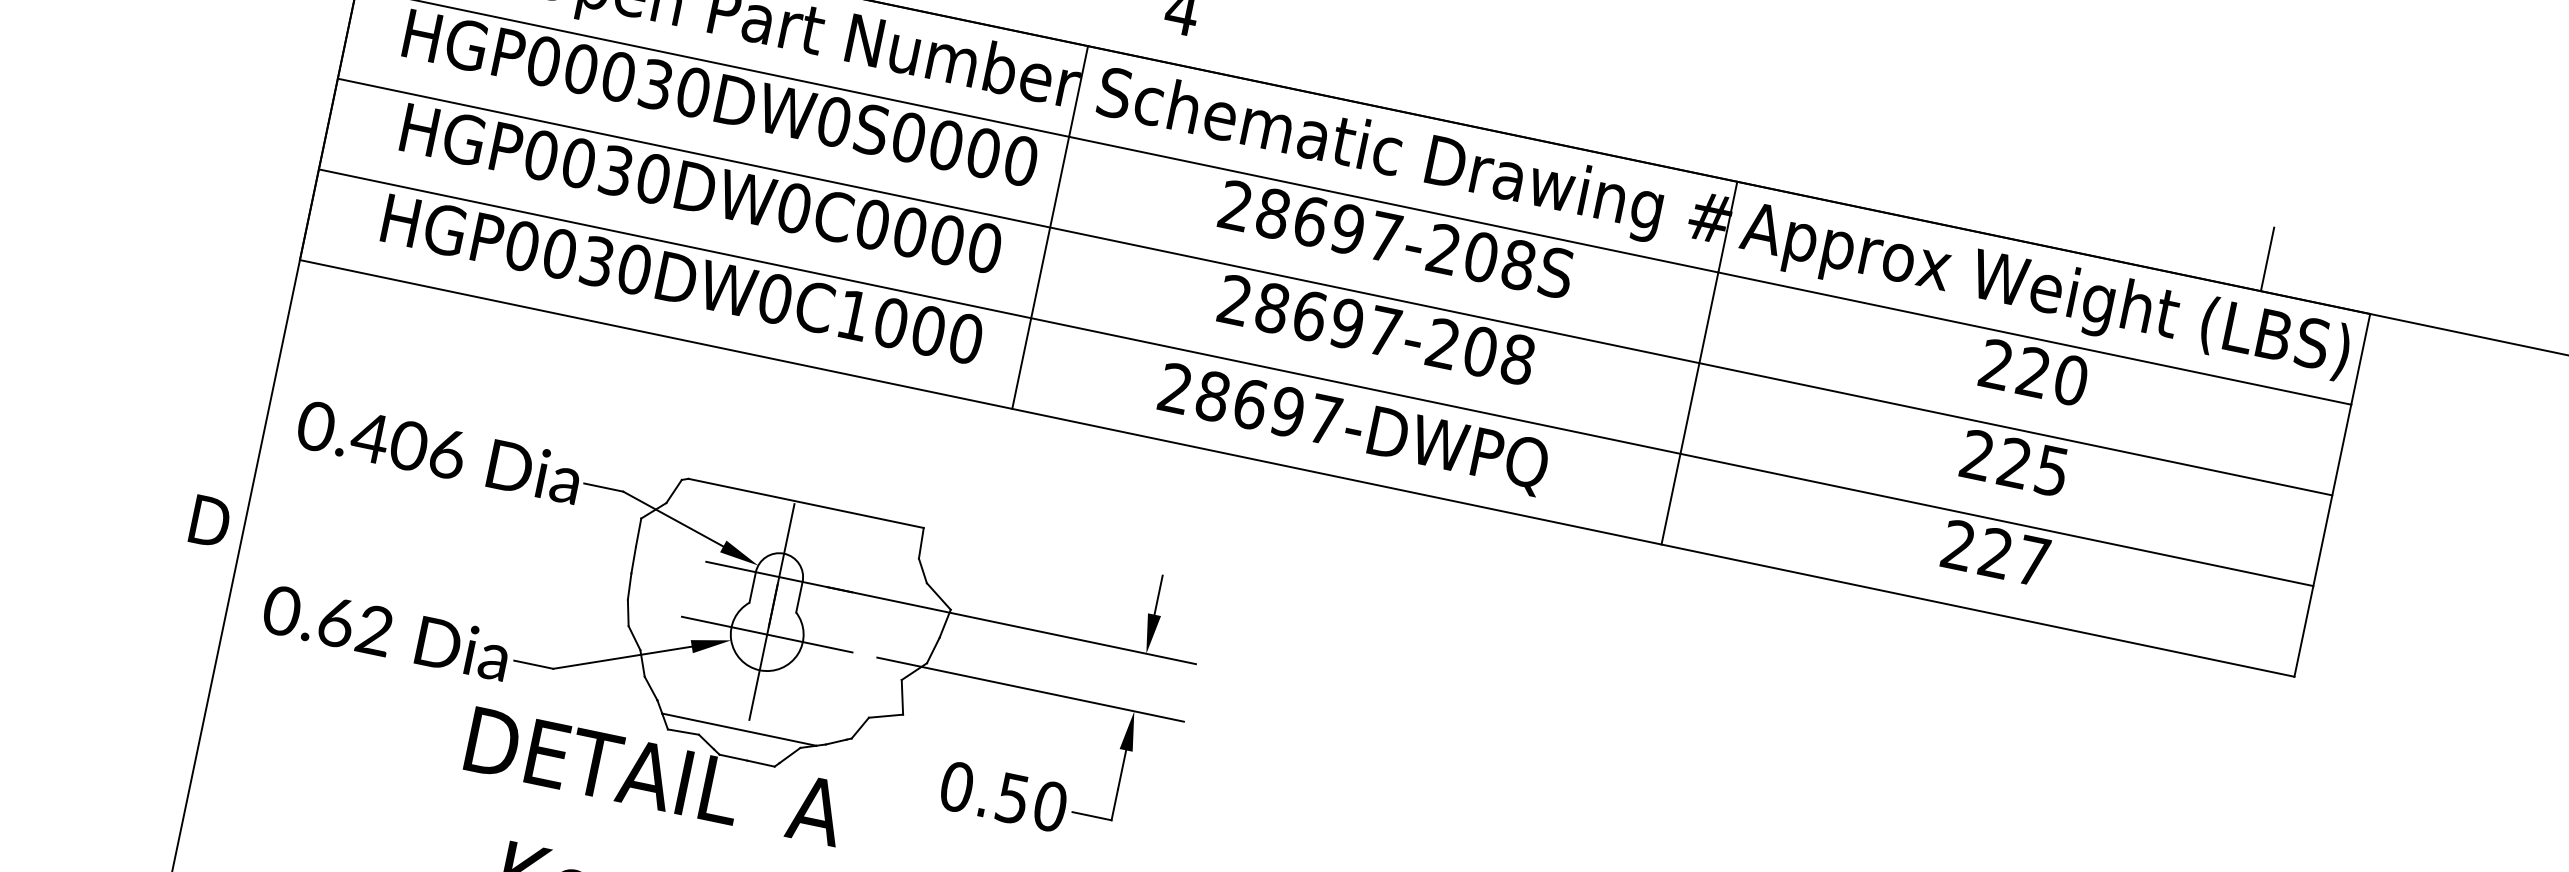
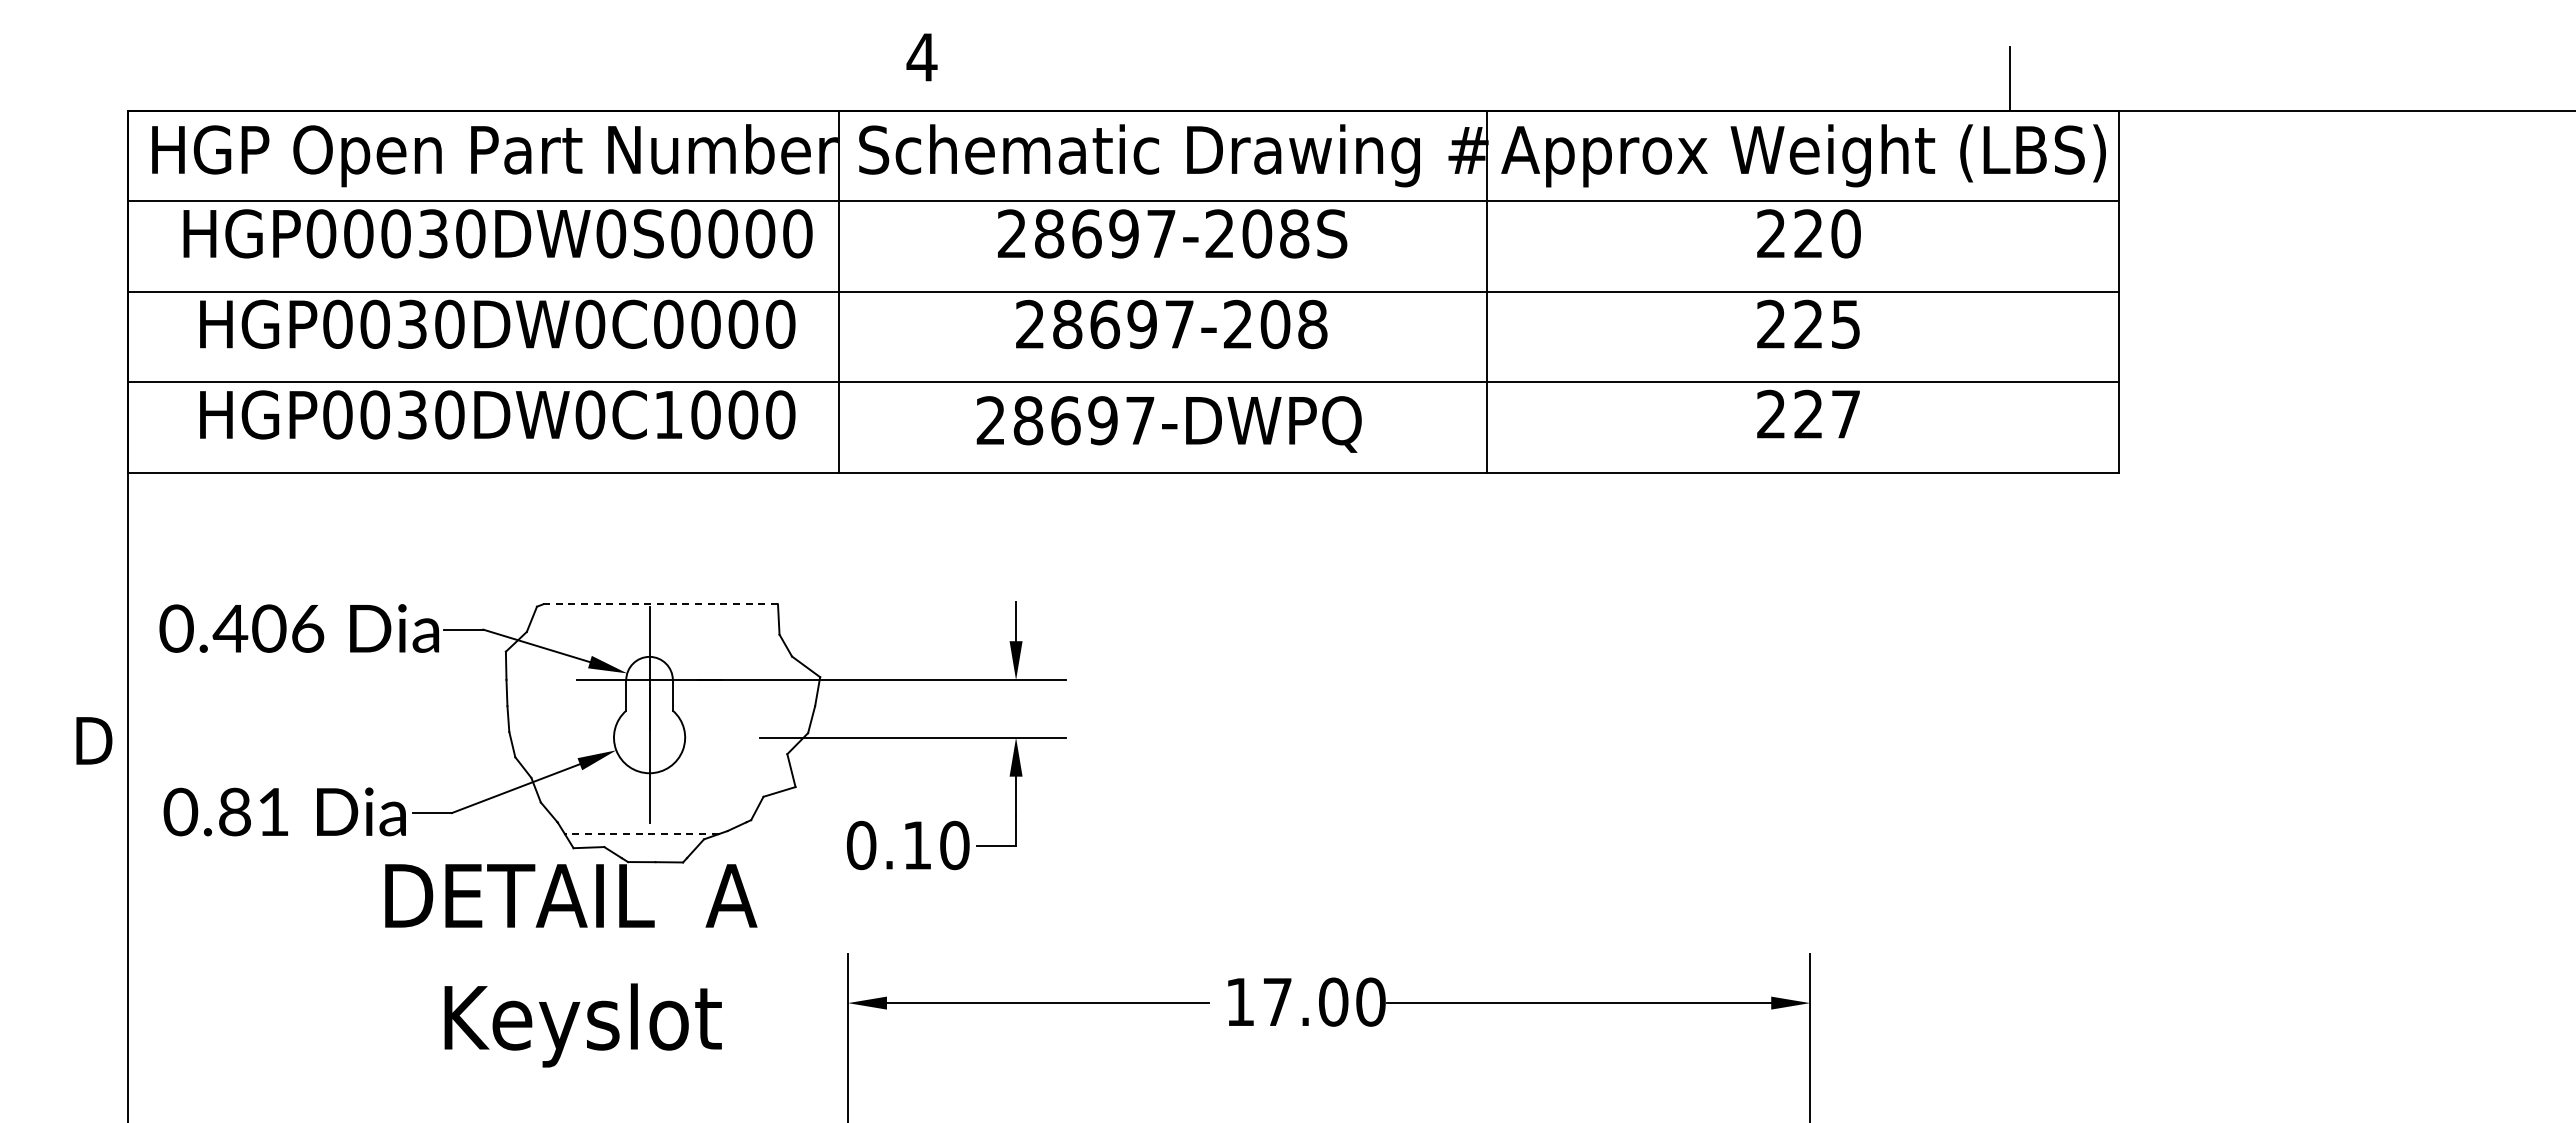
line: (807, 503) -> (661, 604), solid -> dashed
text: (356, 625) -> (254, 811), 0.62 -> 0.81
line: (767, 634) -> (649, 737), removed
line: (738, 729) -> (641, 834), solid -> dashed
text: (1013, 798) -> (917, 845), 0.50 -> 0.10

